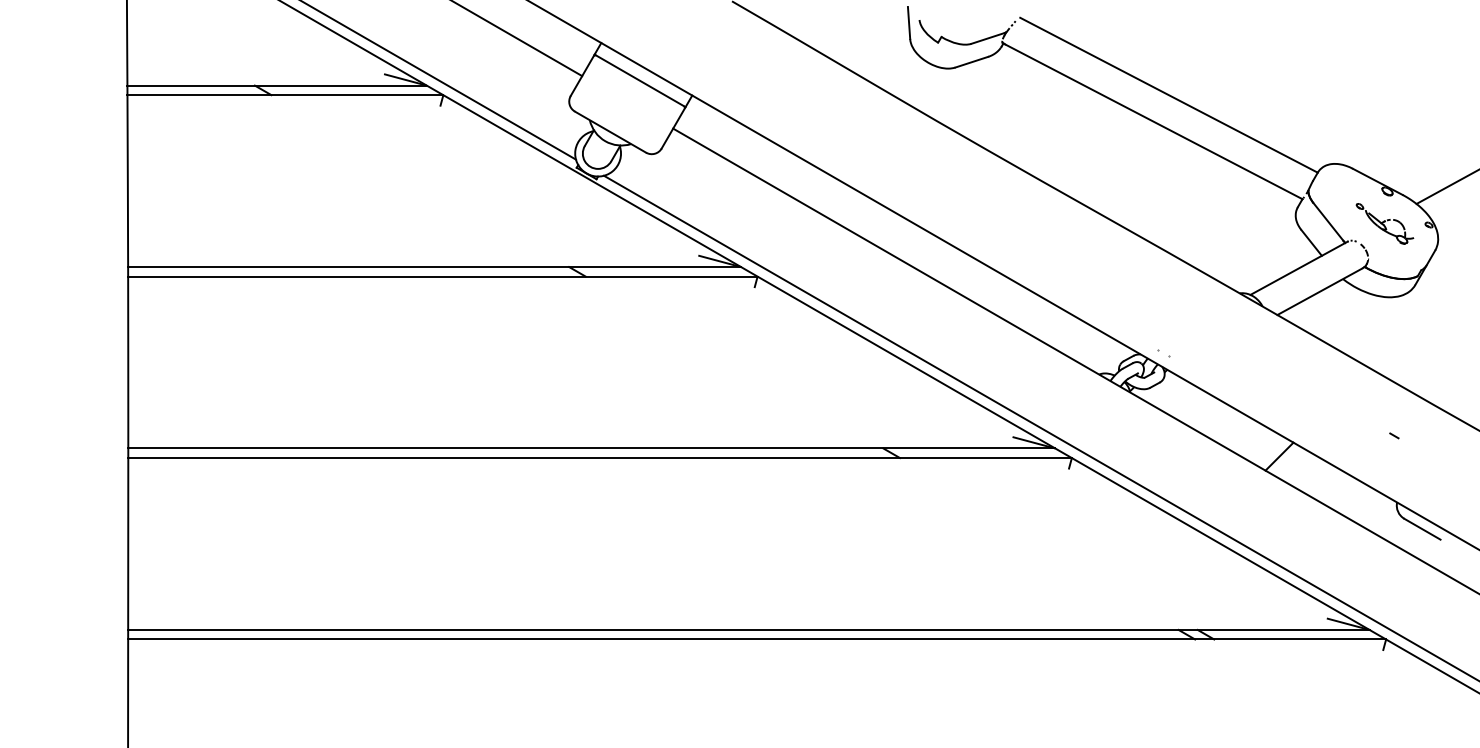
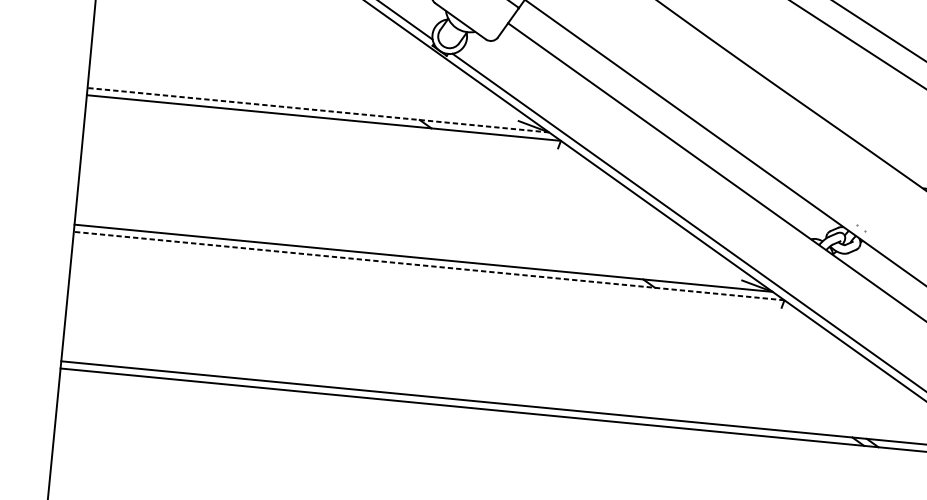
line: (434, 267) -> (318, 110), solid -> dashed
line: (600, 458) -> (429, 266), solid -> dashed

